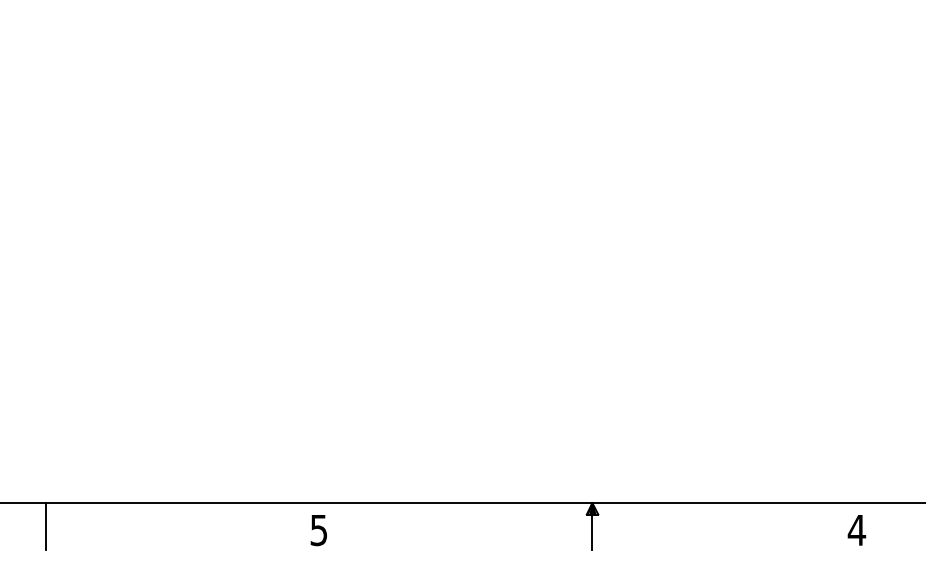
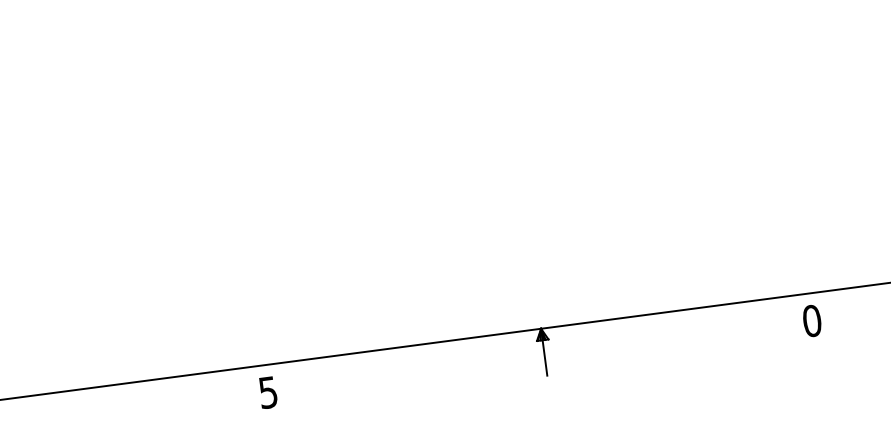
text: (856, 530) -> (811, 321), 4 -> 0

